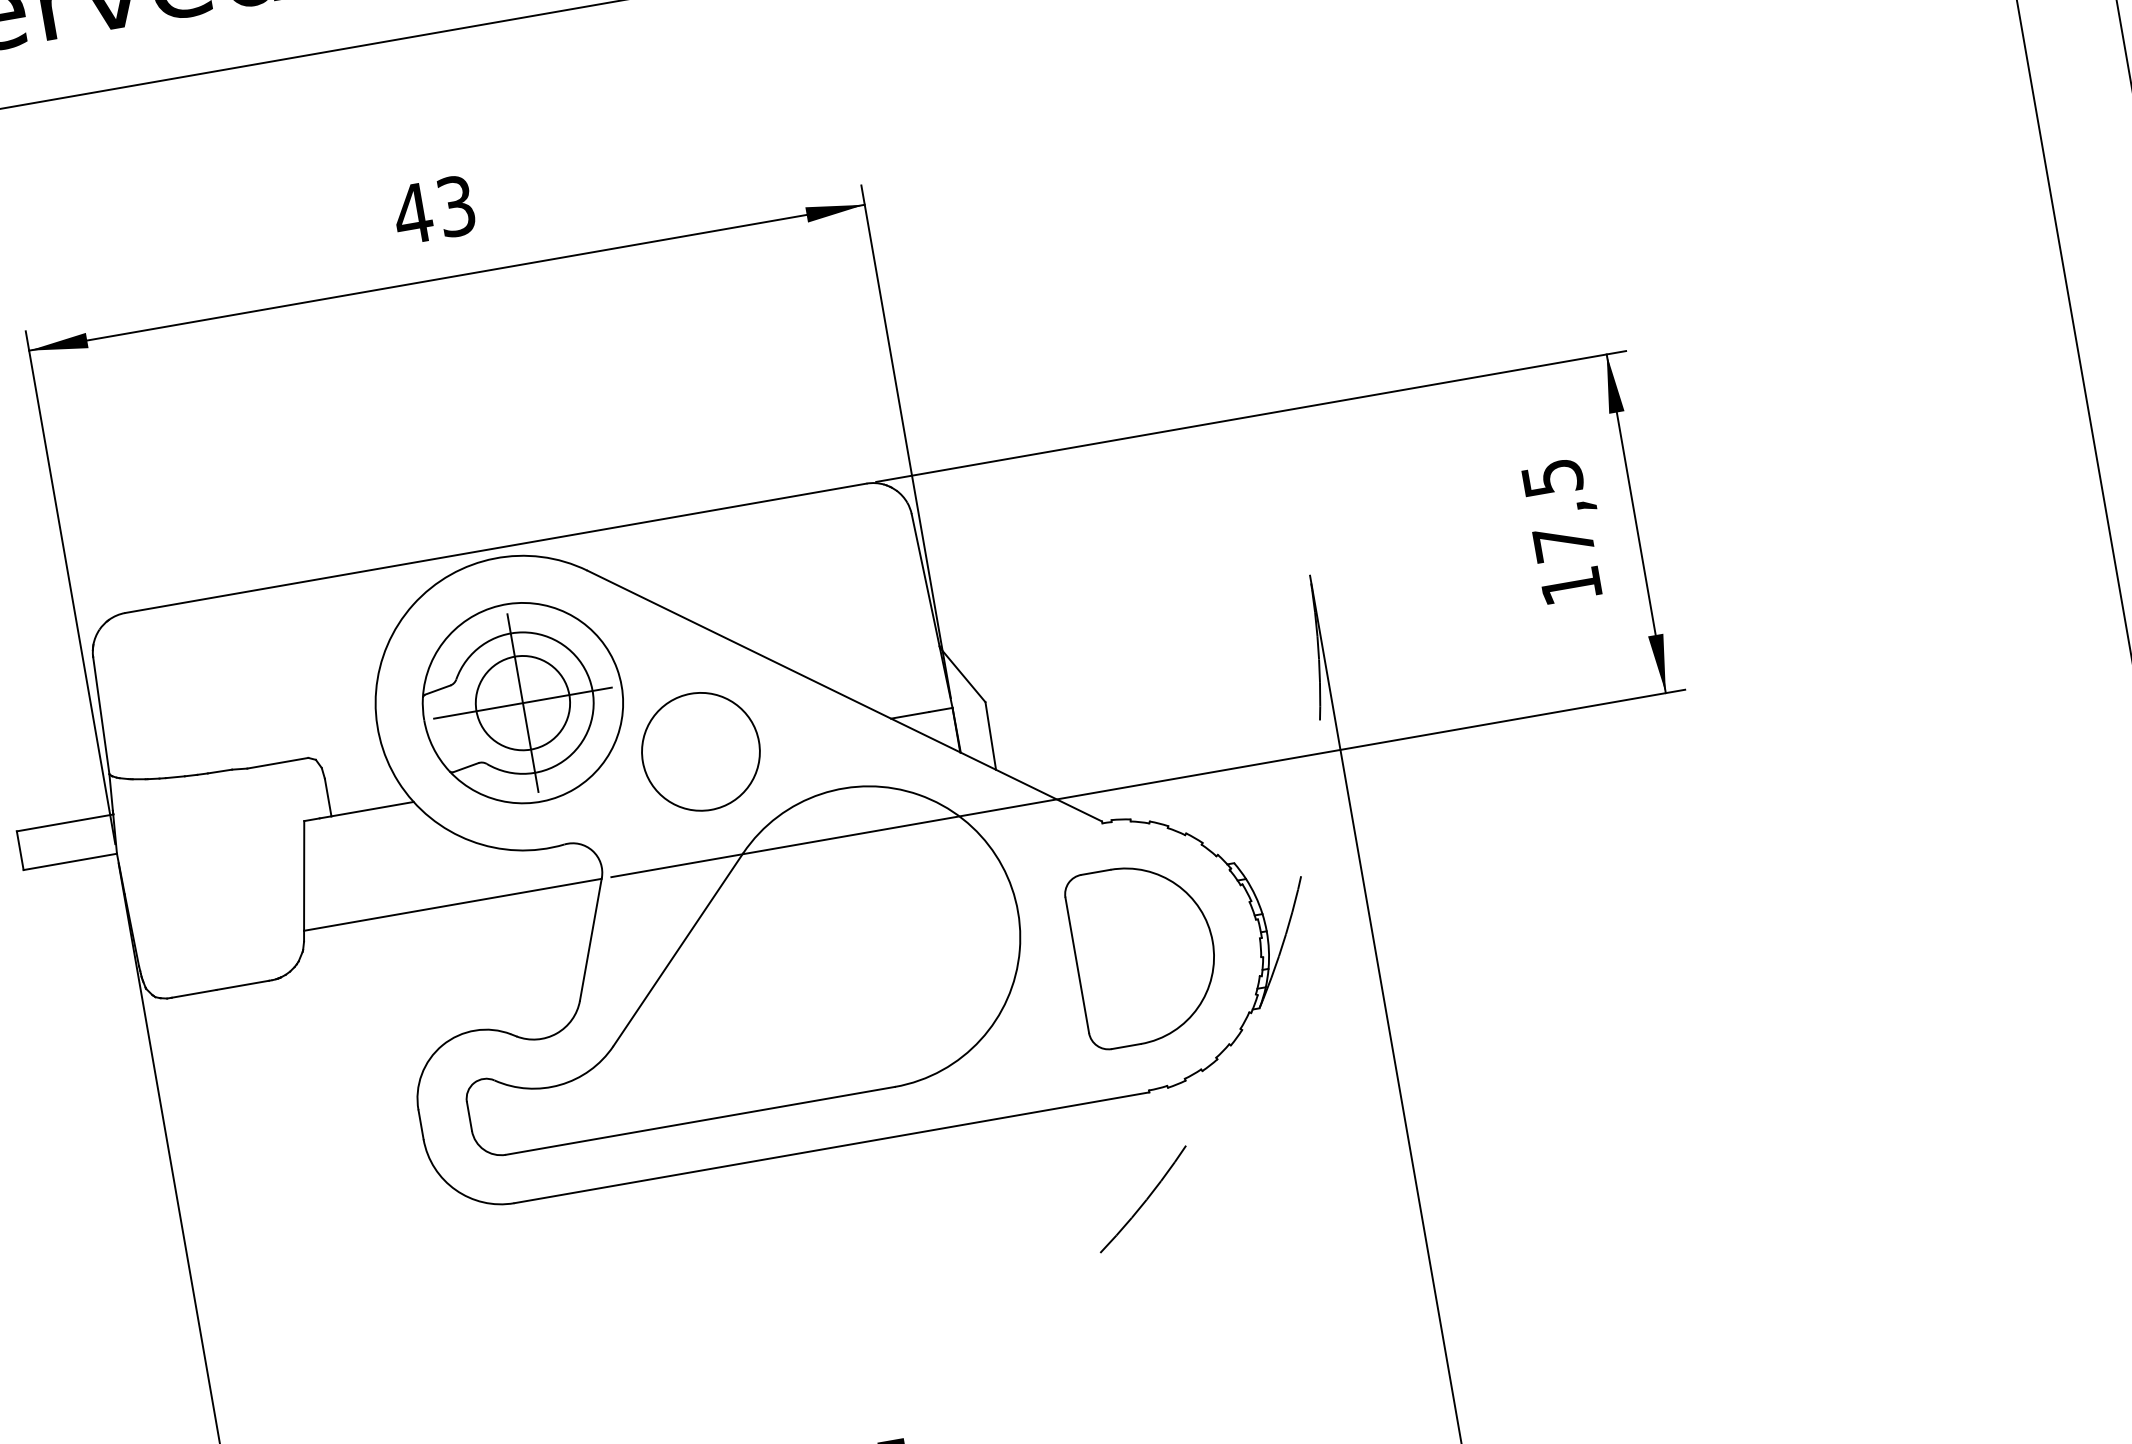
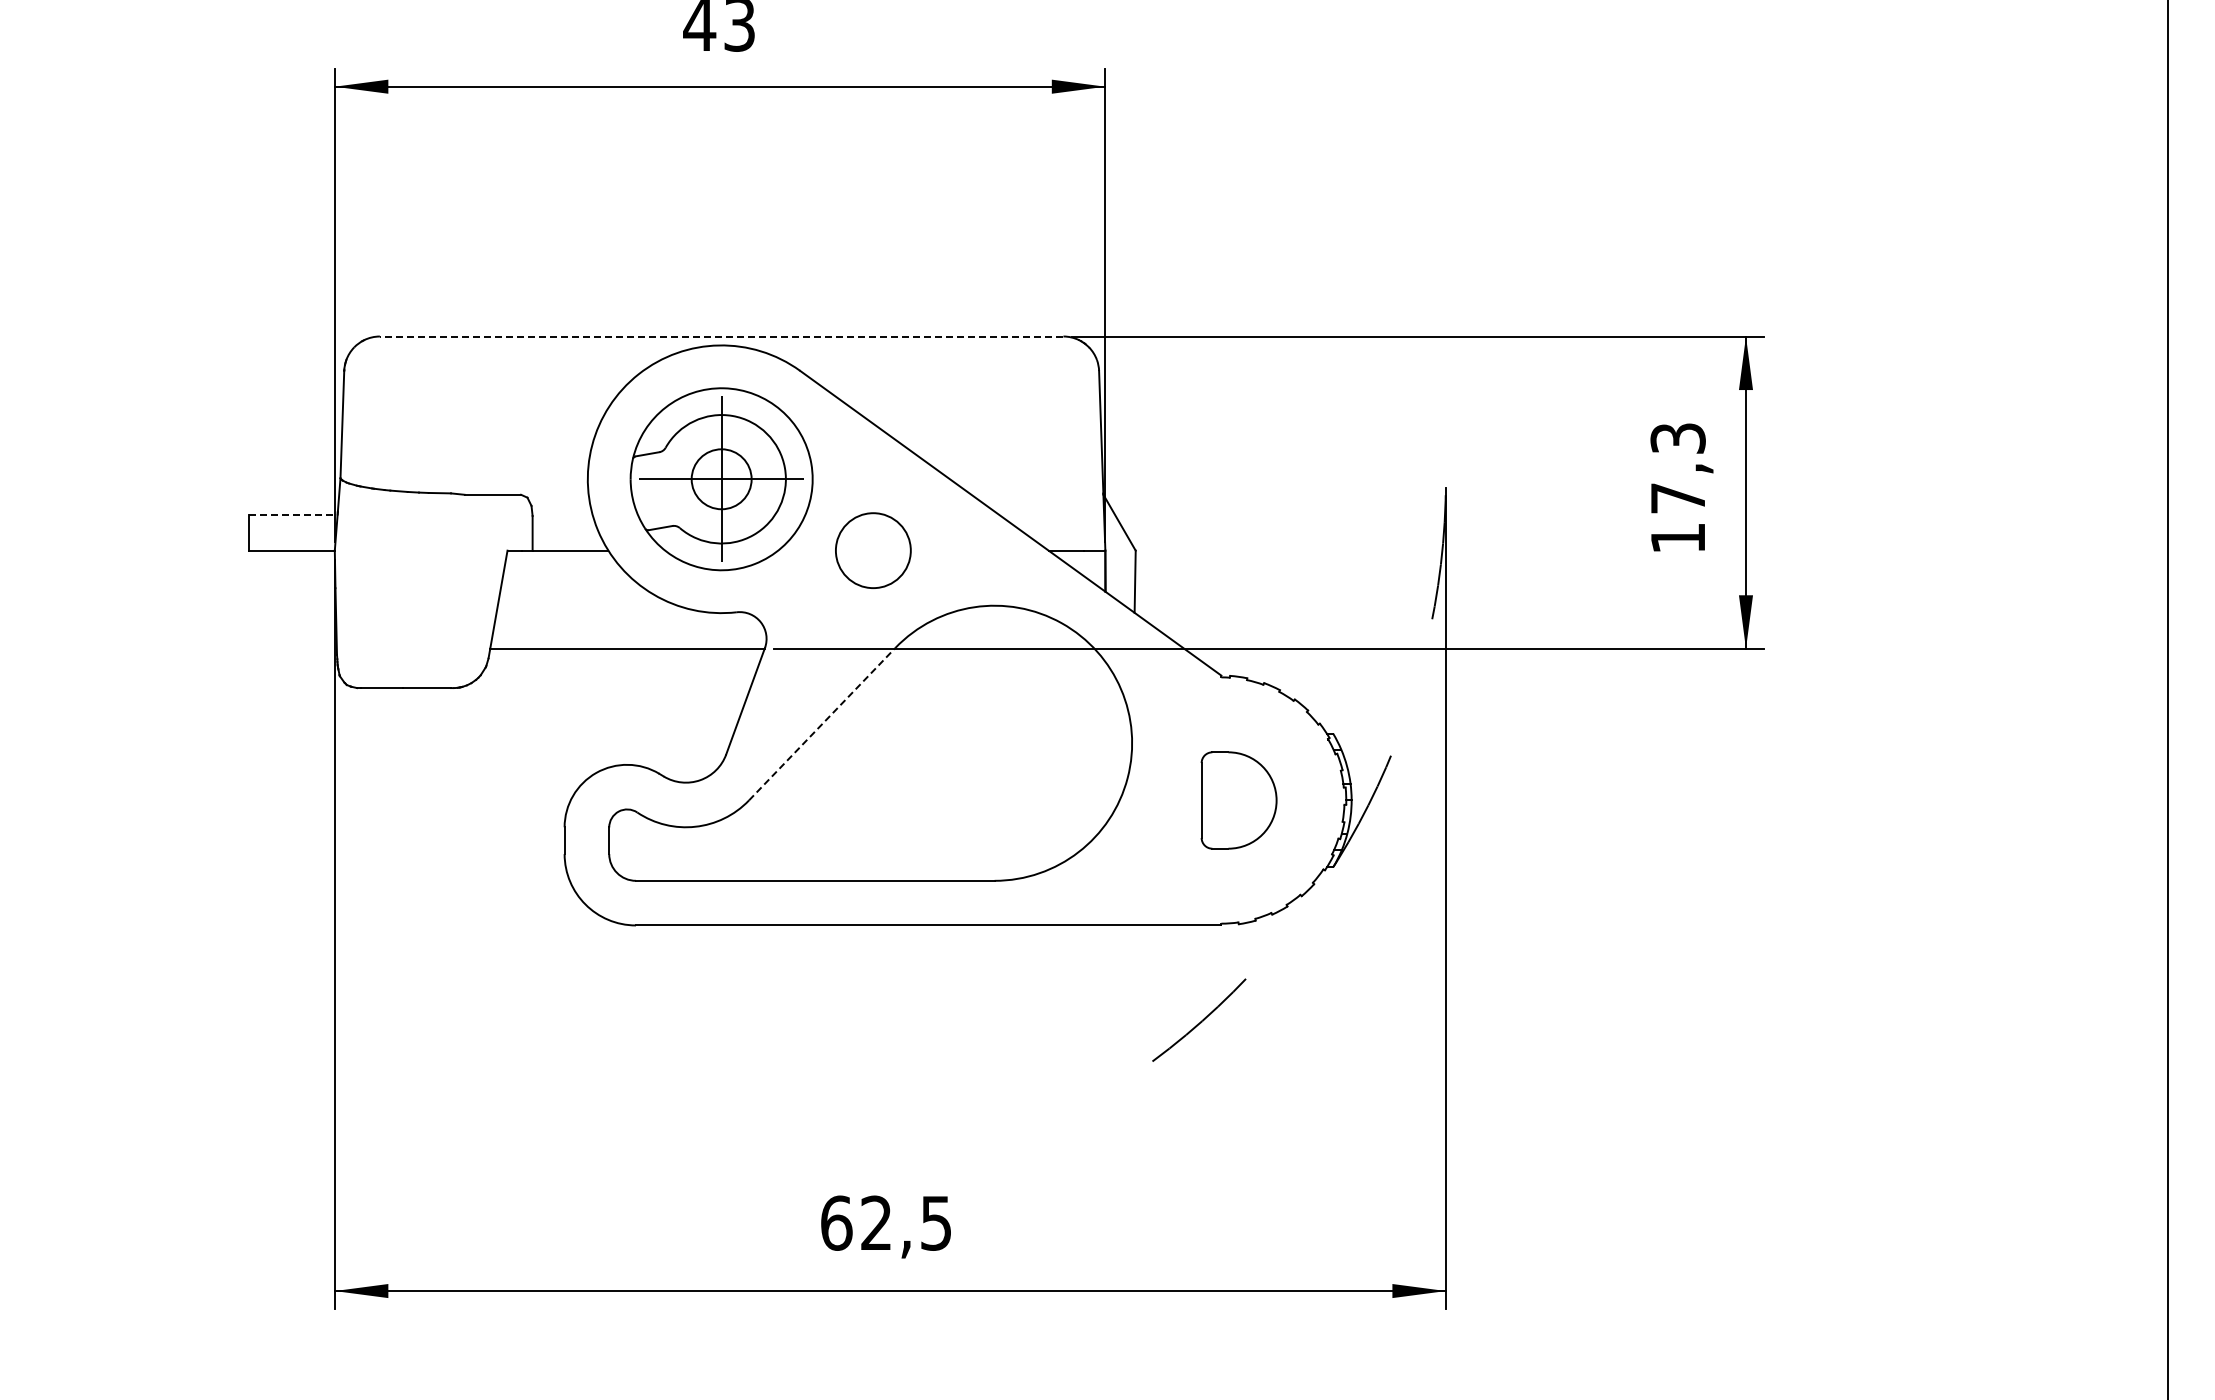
text: (1551, 478) -> (1677, 438), 17,5 -> 17,3
line: (495, 548) -> (721, 336), solid -> dashed
circle: (522, 703) -> (721, 479), size x0.7
circle: (700, 751) -> (872, 550), size x0.7
line: (65, 822) -> (293, 514), solid -> dashed
line: (678, 949) -> (822, 724), solid -> dashed
part: (1144, 953) -> (1238, 800), size x0.6

